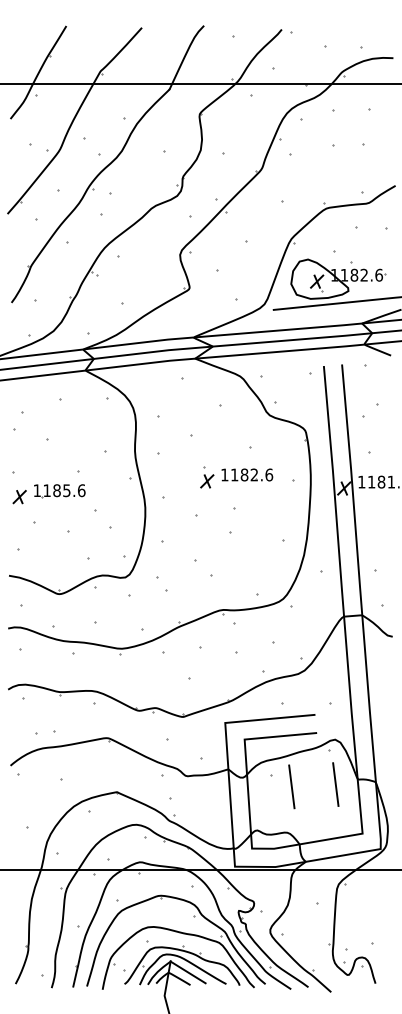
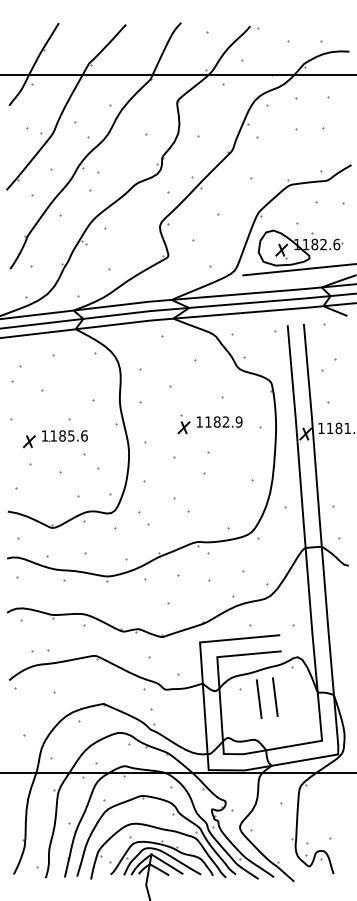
text: (268, 474) -> (238, 421), 1182.6 -> 1182.9
part: (49, 494) -> (55, 439), moved
line: (336, 783) -> (275, 696), moved

